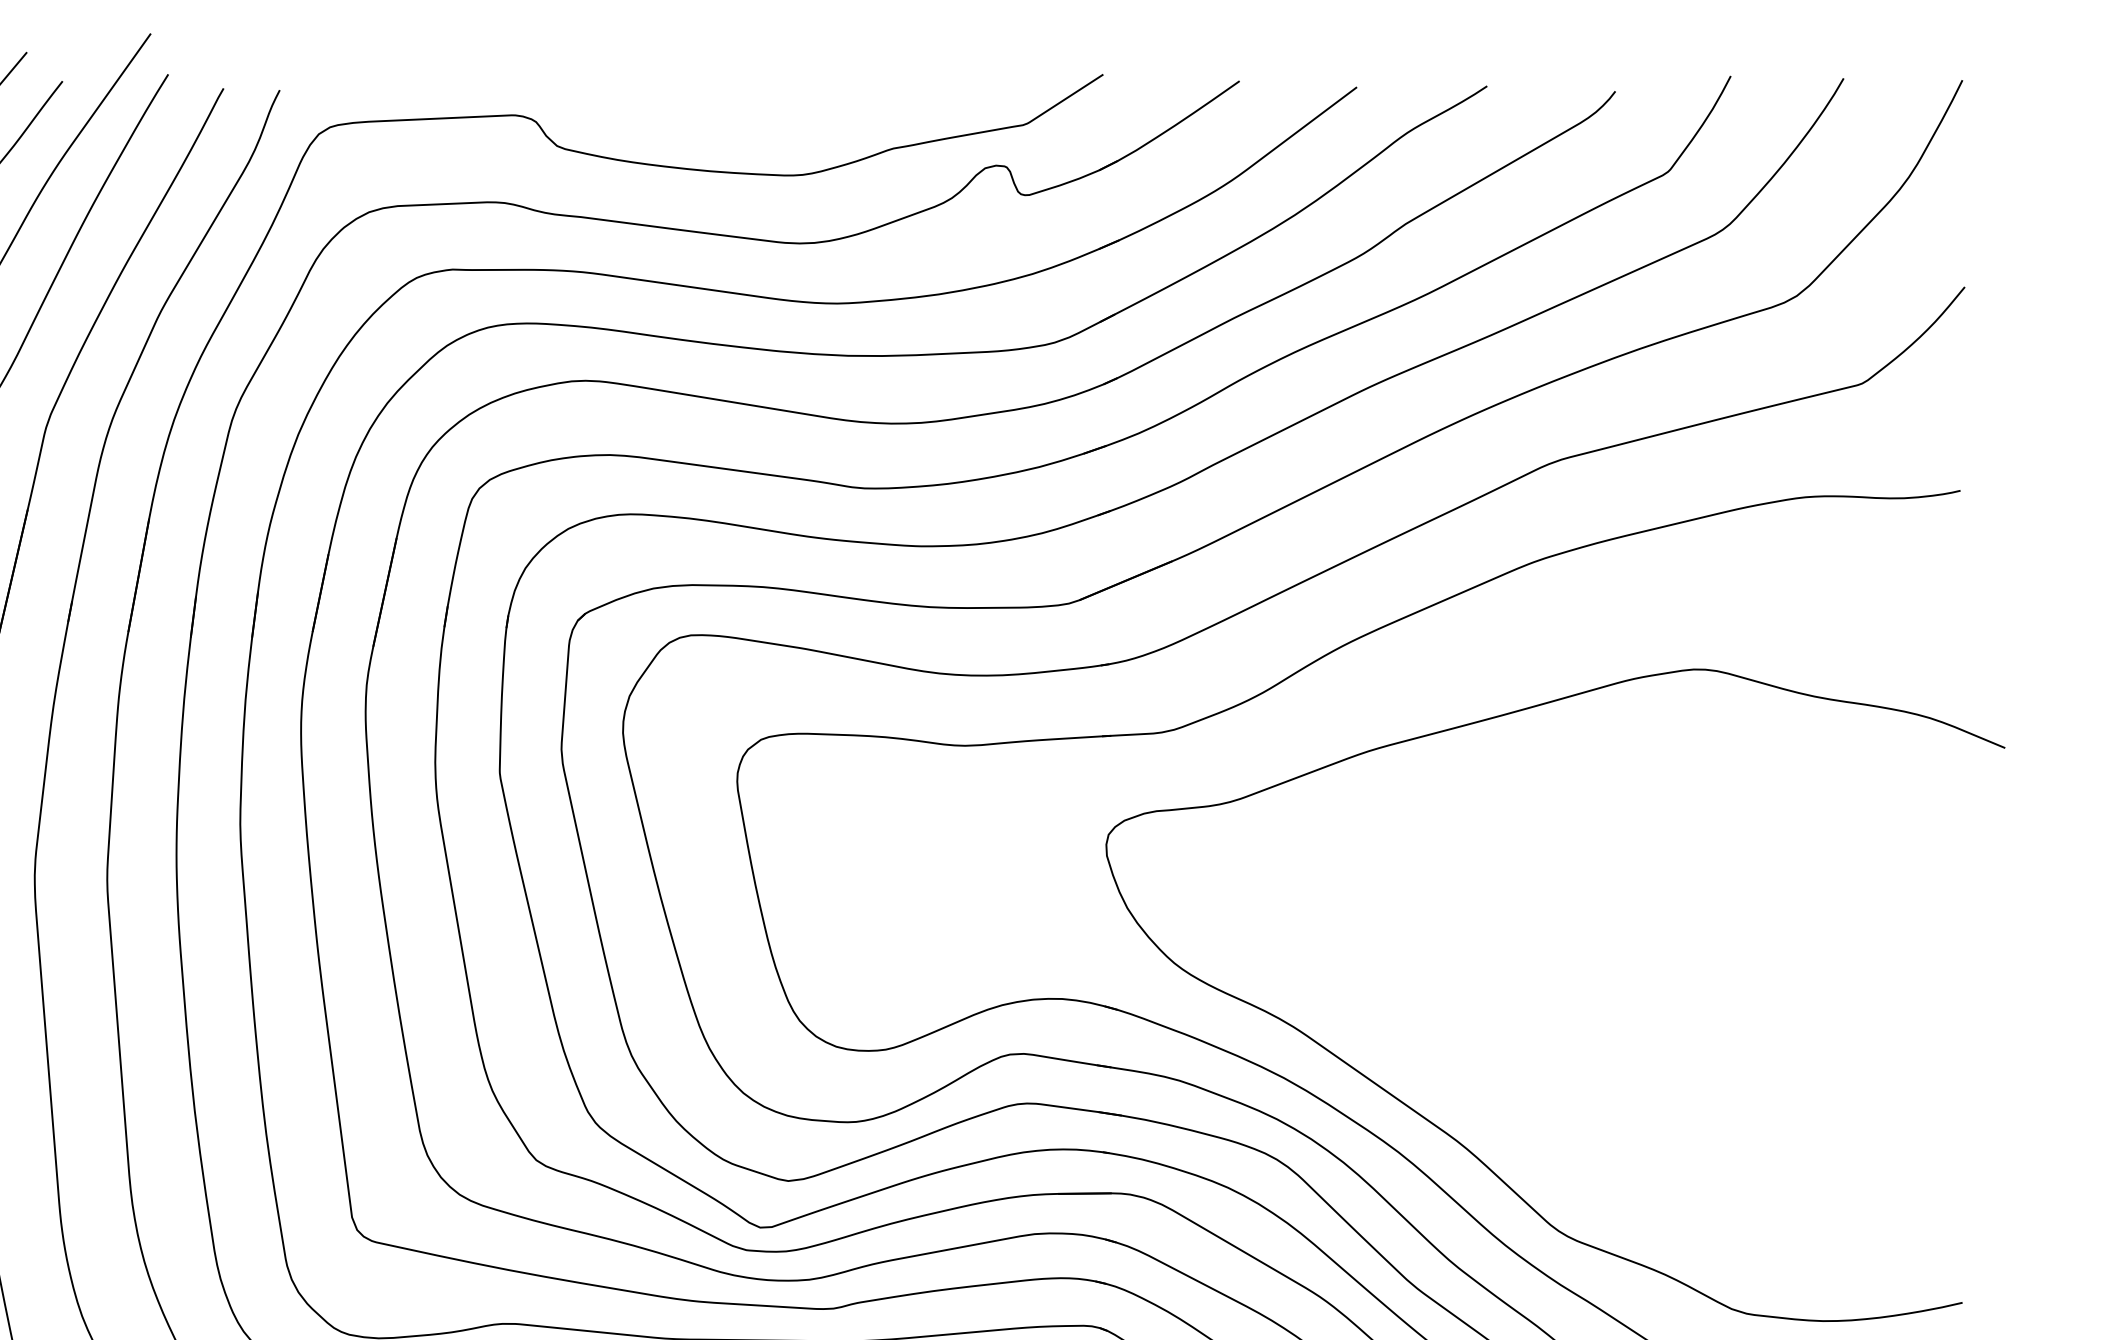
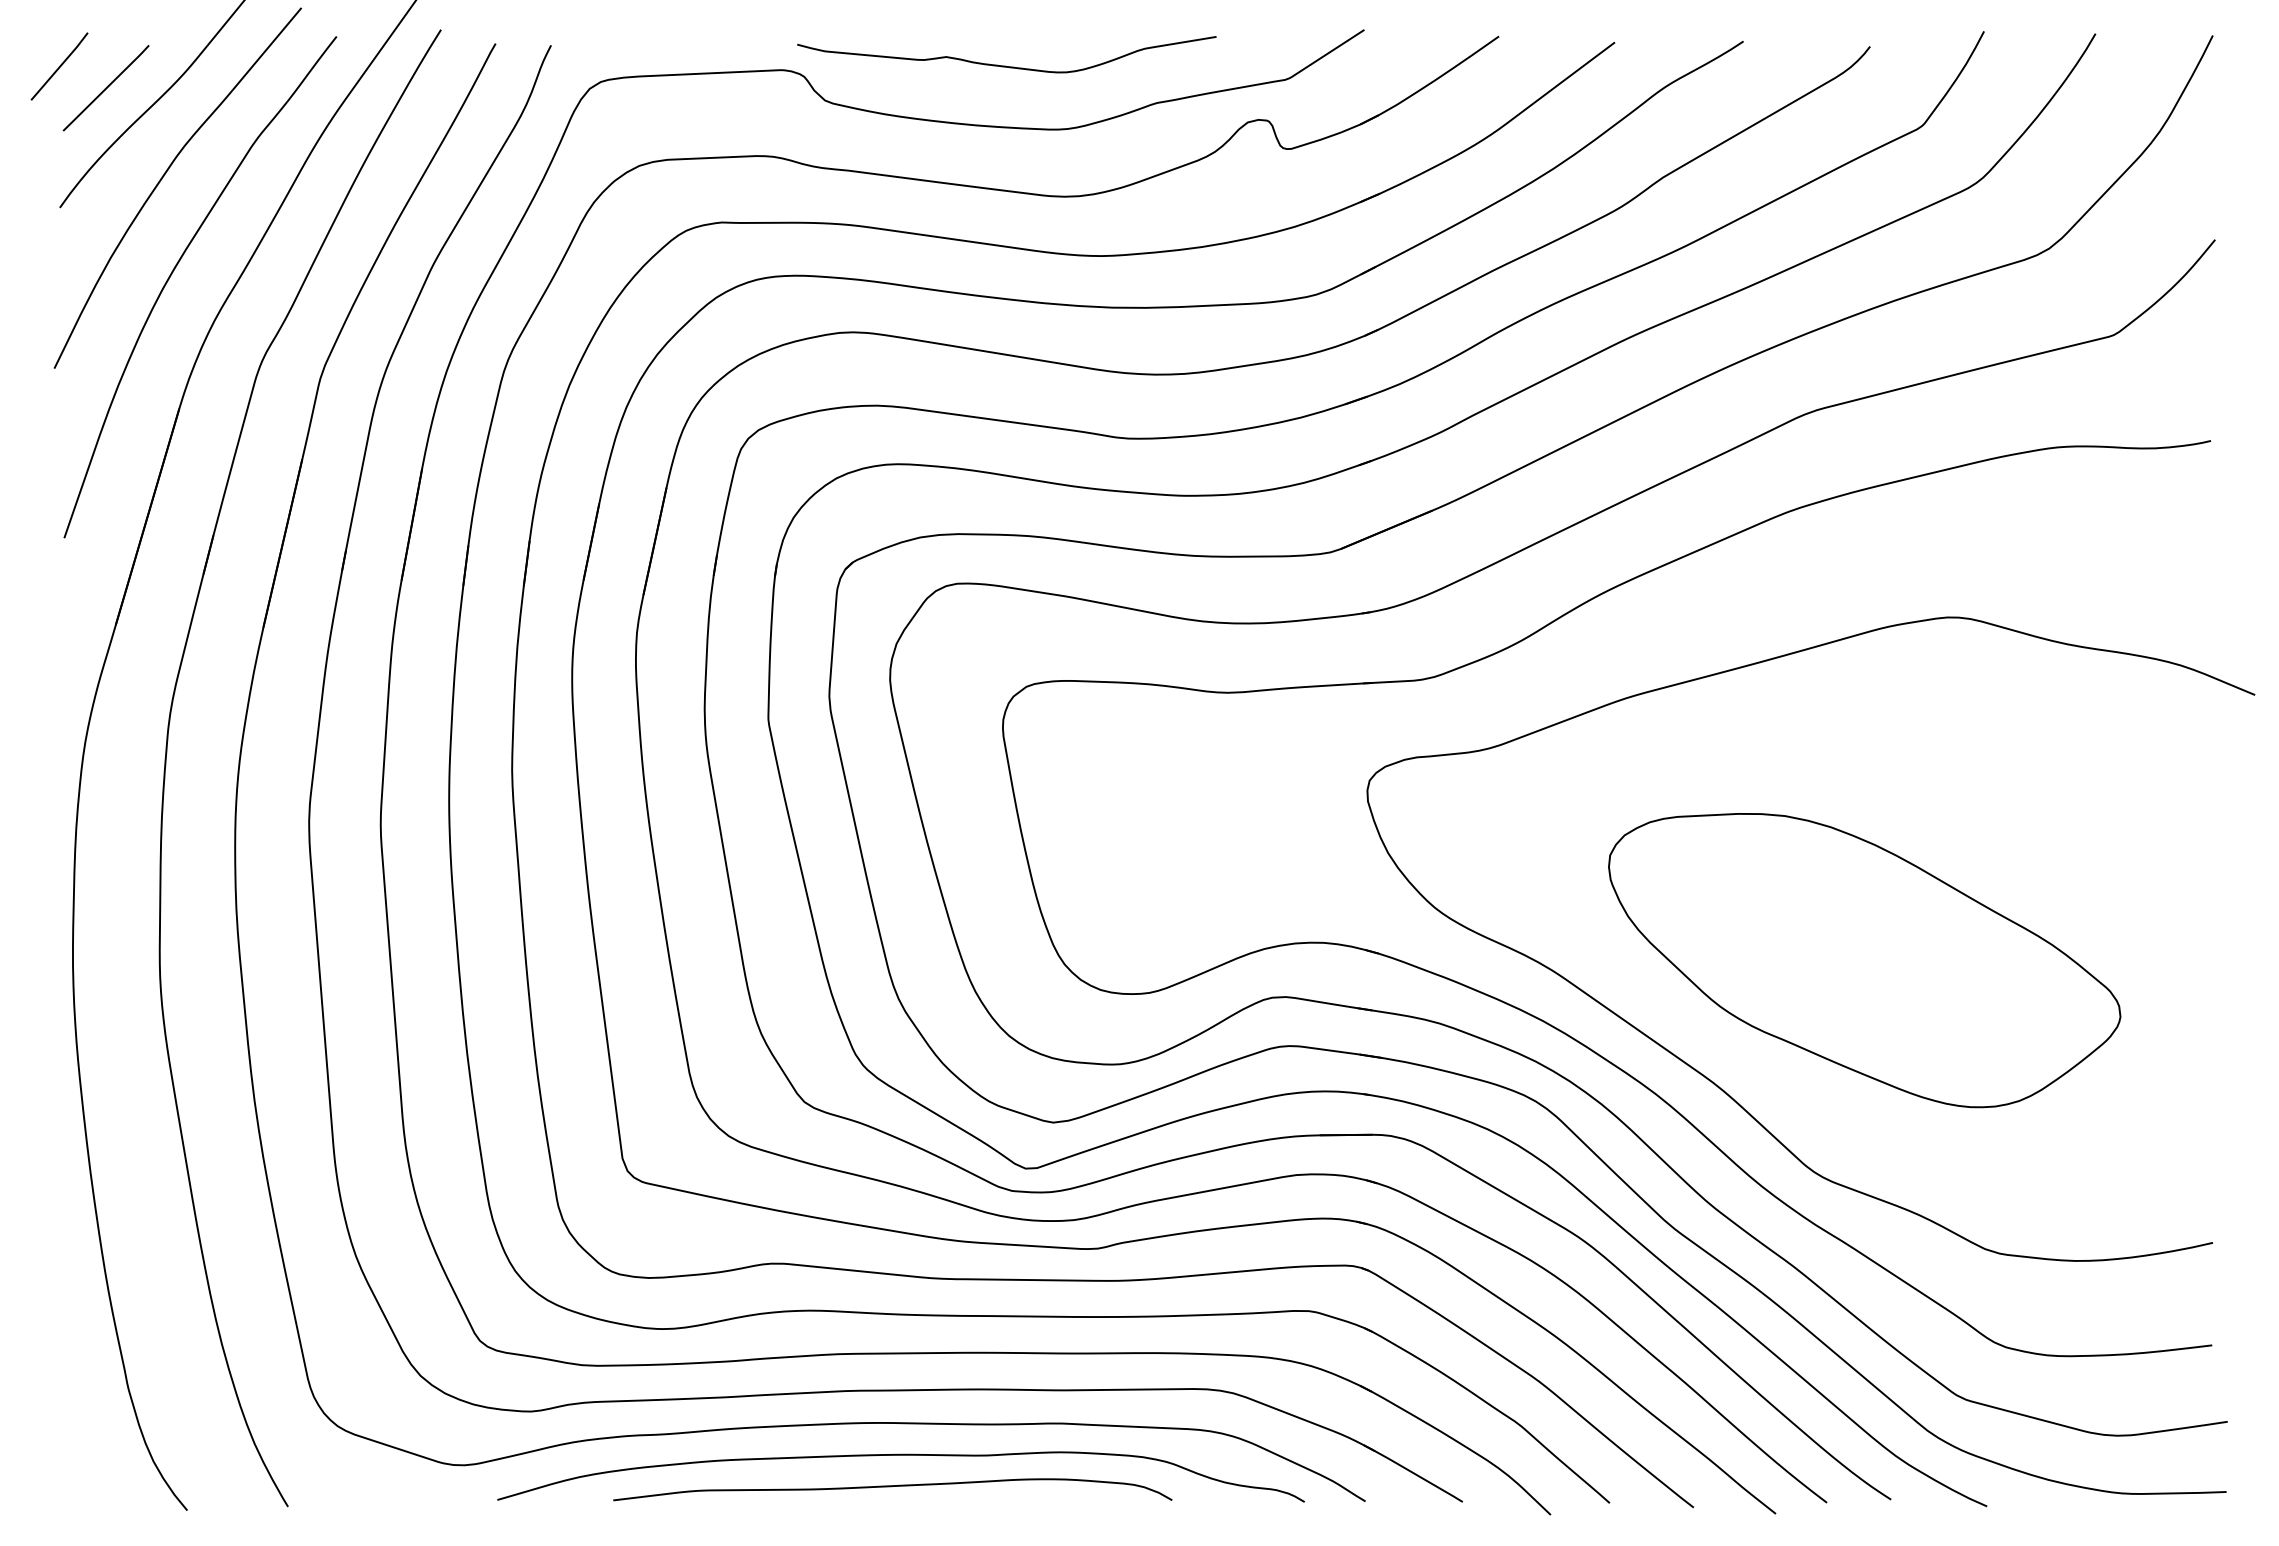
curve: (740, 110) -> (1006, 65), added
part: (1609, 1016) -> (1864, 960), added

